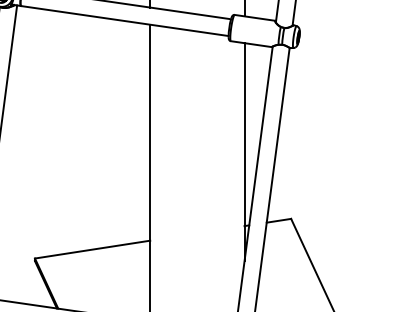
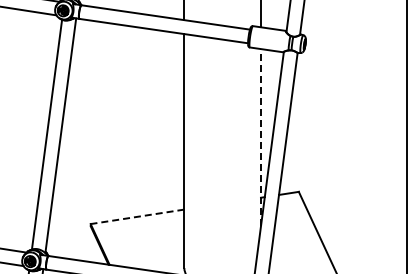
line: (243, 151) -> (260, 137), solid -> dashed
line: (92, 249) -> (137, 216), solid -> dashed

